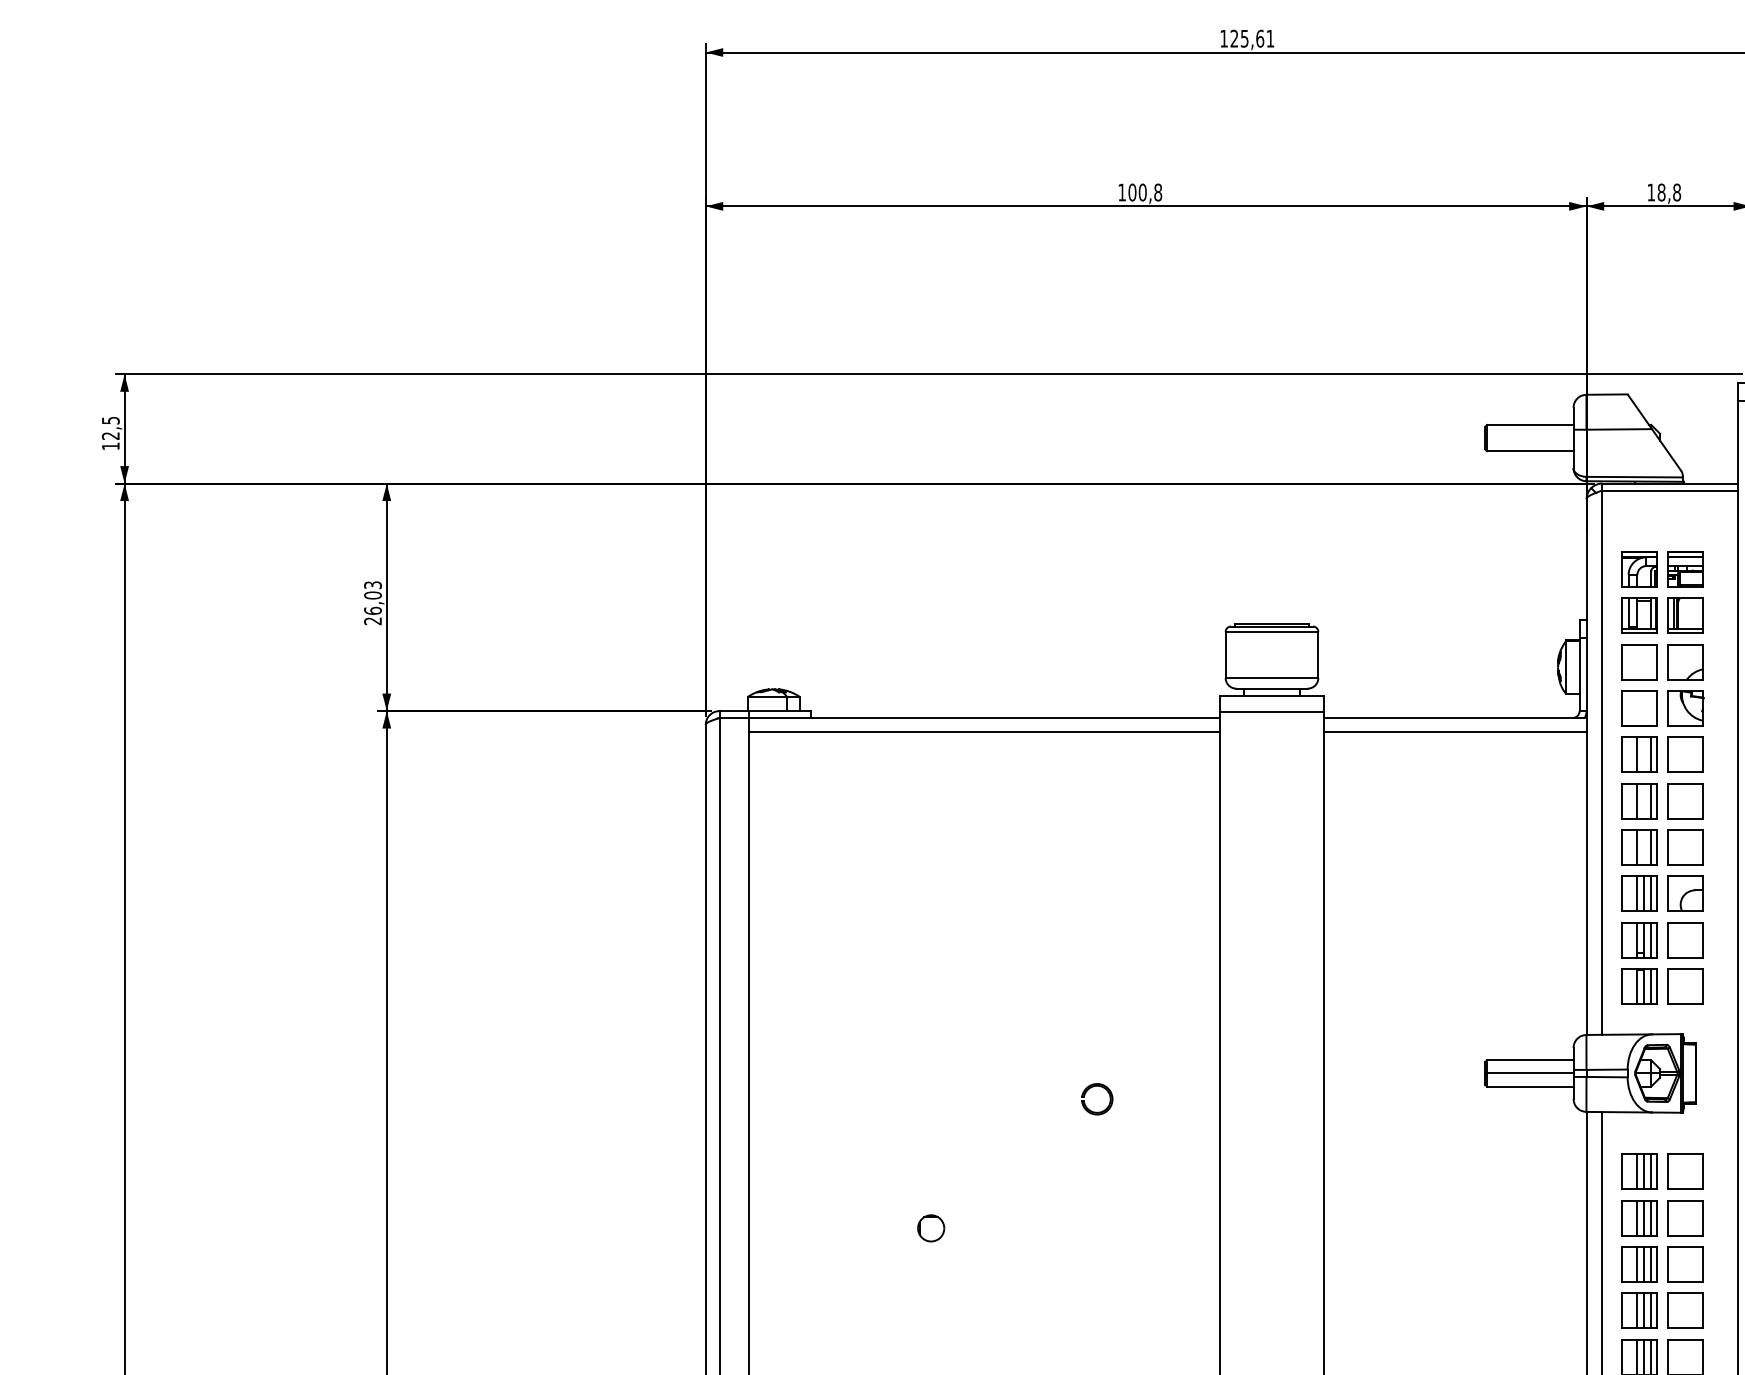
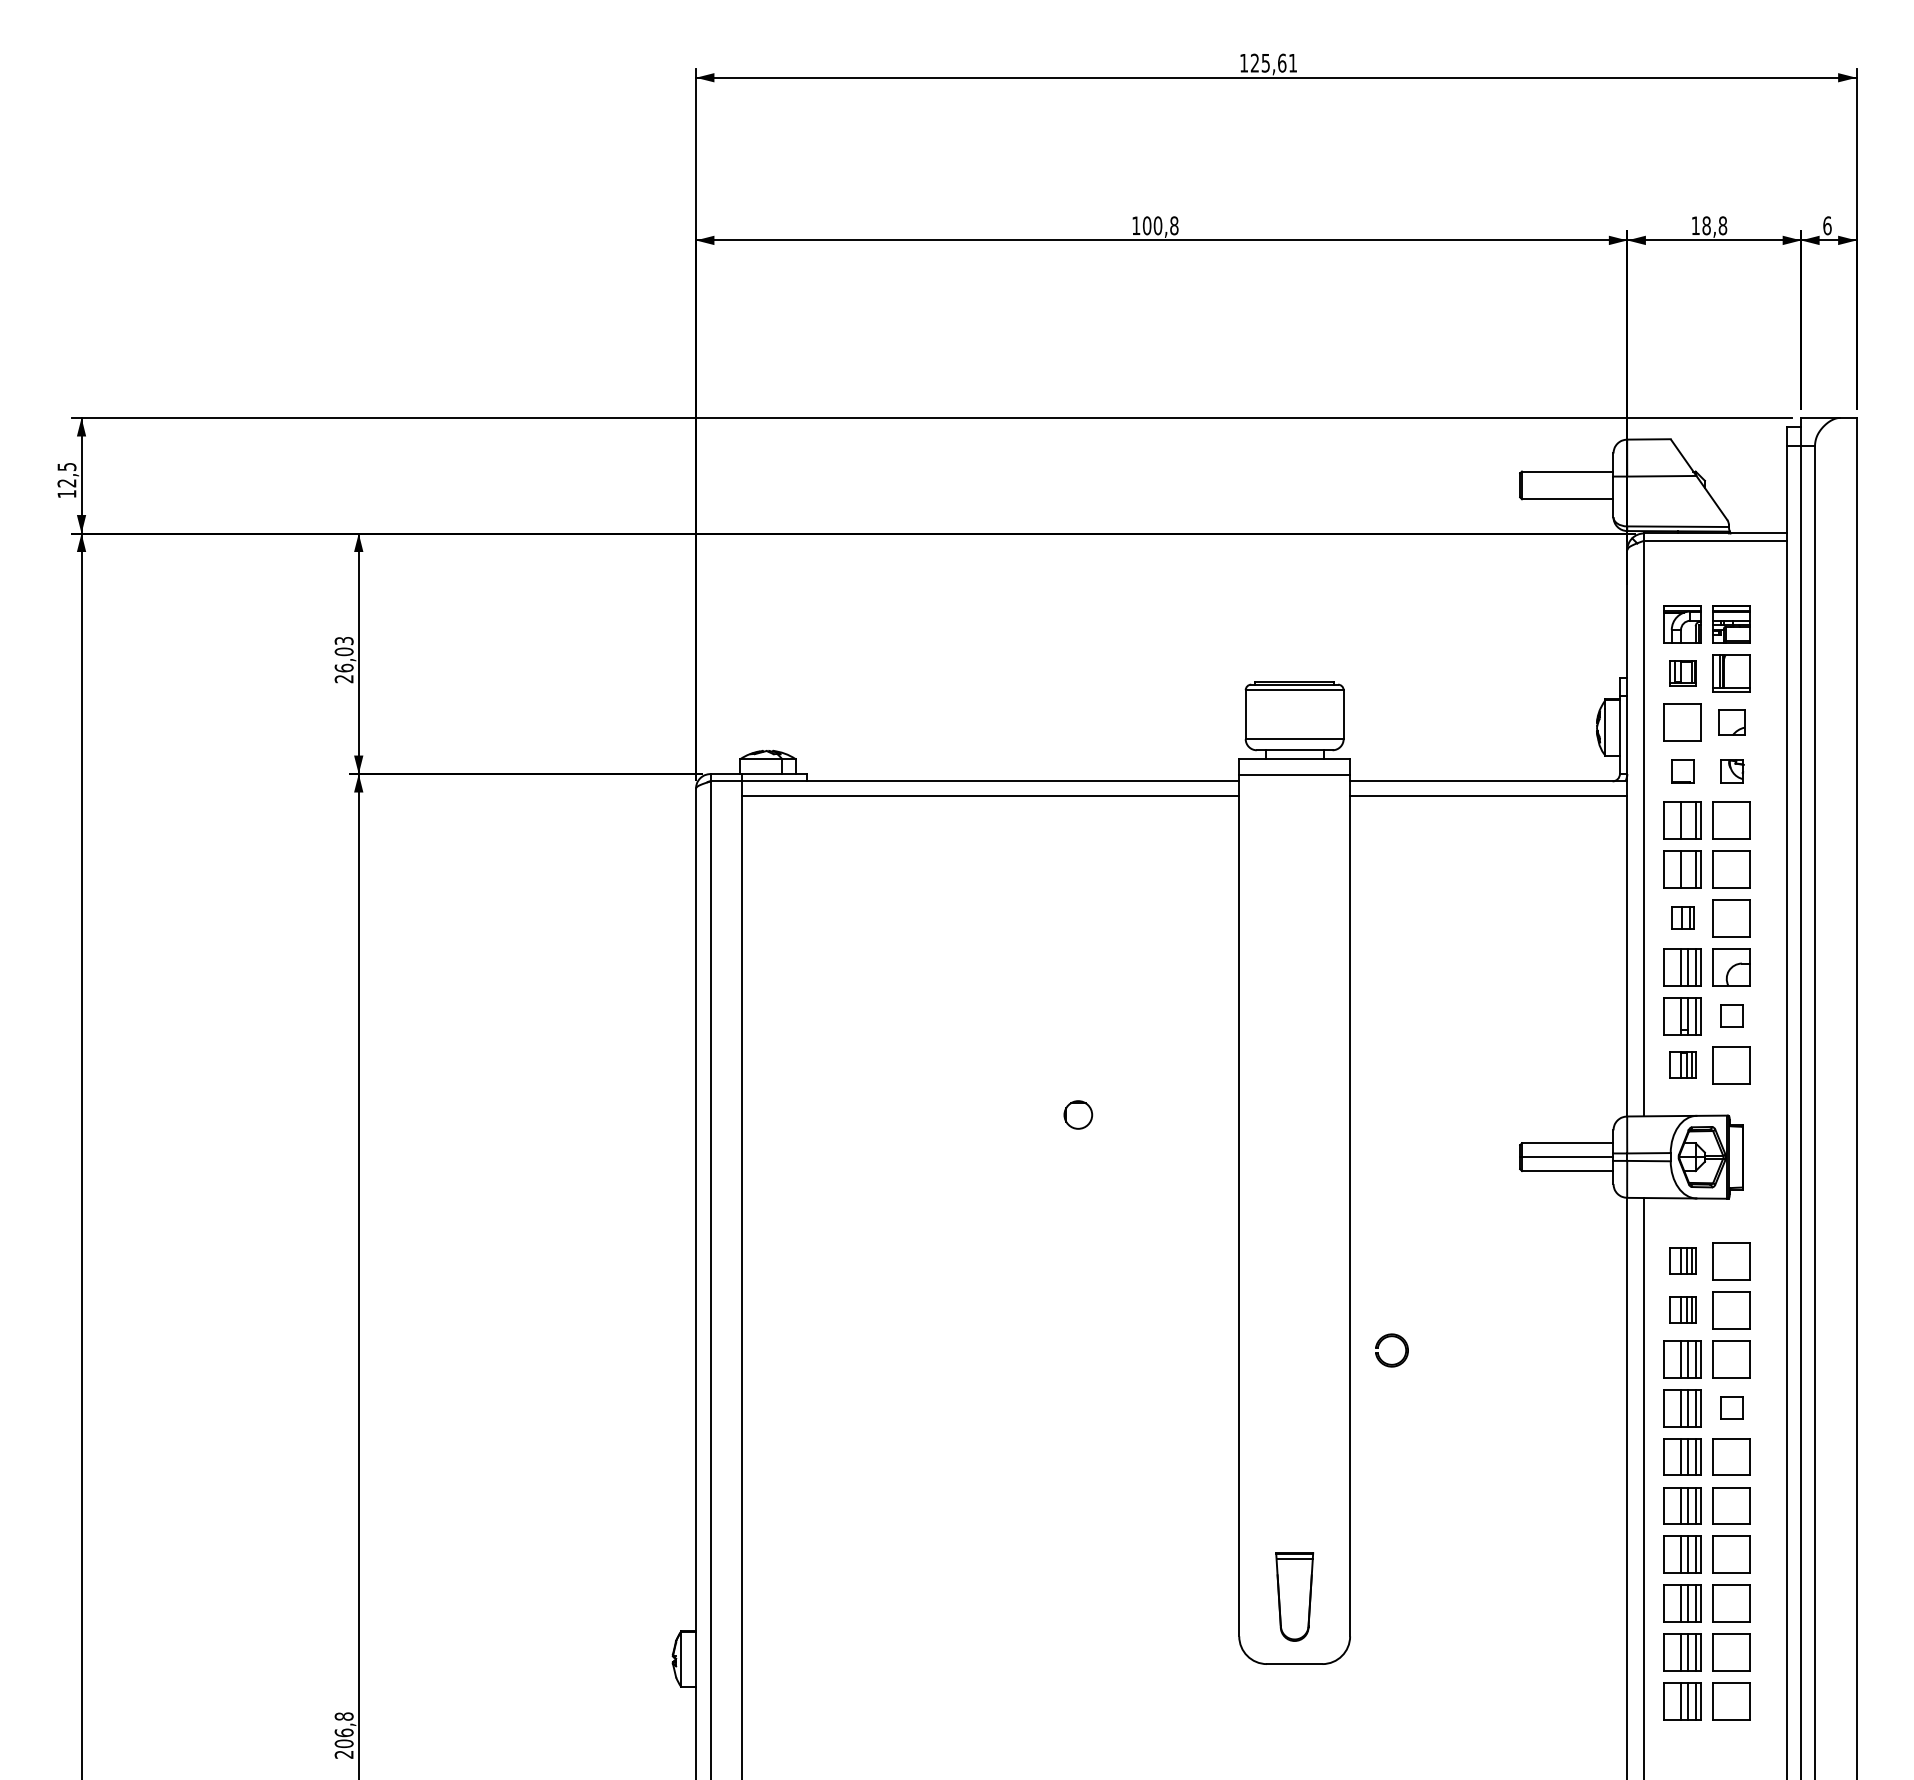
part: (1638, 615) -> (1682, 673), size x0.7
part: (1685, 662) -> (1731, 722), size x0.7
part: (1638, 708) -> (1682, 771), size x0.6
part: (1686, 708) -> (1732, 771), size x0.6
part: (1638, 847) -> (1682, 918), size x0.6
part: (1685, 940) -> (1731, 1016), size x0.6
part: (1638, 986) -> (1682, 1065), size x0.7
part: (1085, 1095) -> (1379, 1346), moved
part: (1638, 1172) -> (1682, 1261), size x0.7
part: (1638, 1218) -> (1682, 1310), size x0.7
part: (931, 1227) -> (1078, 1114), moved
part: (1685, 1311) -> (1731, 1408), size x0.6

